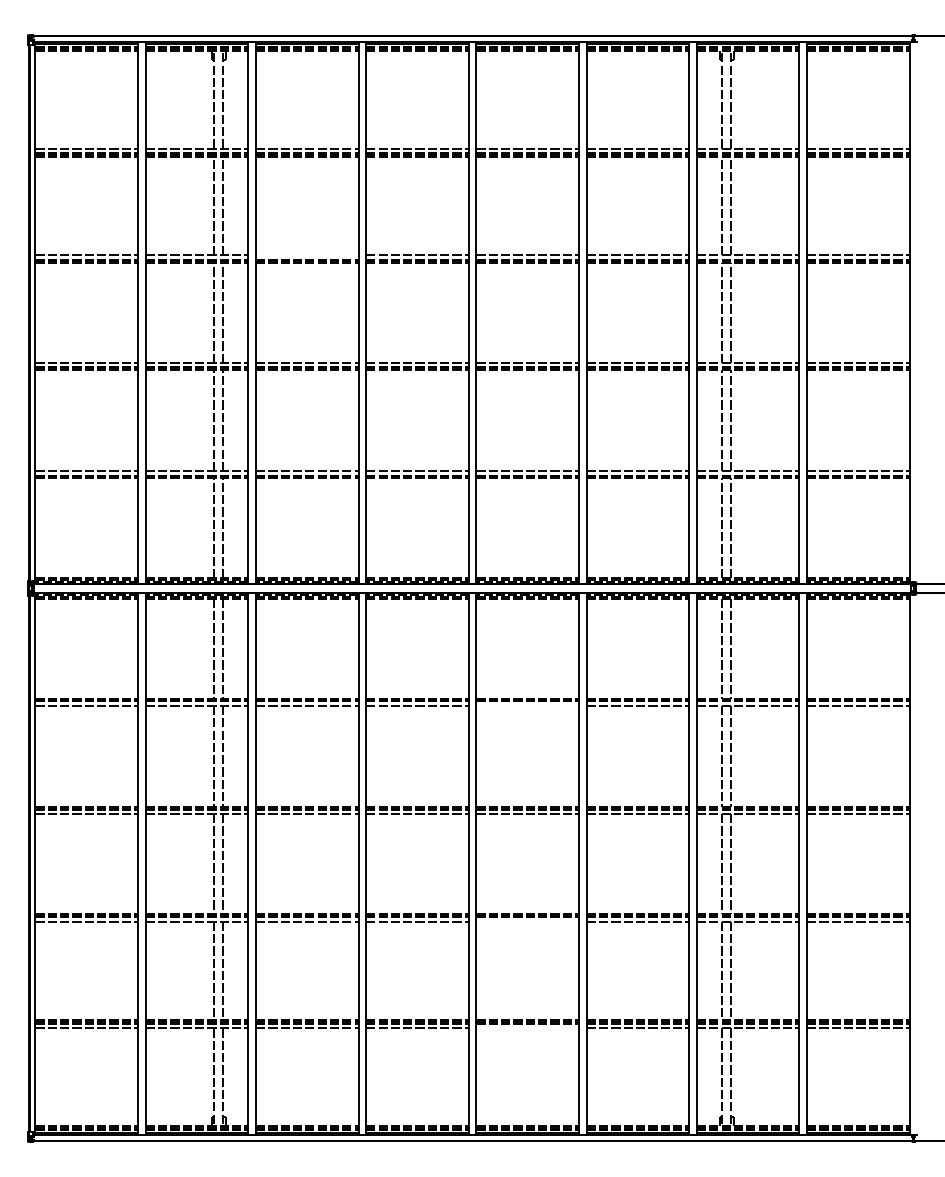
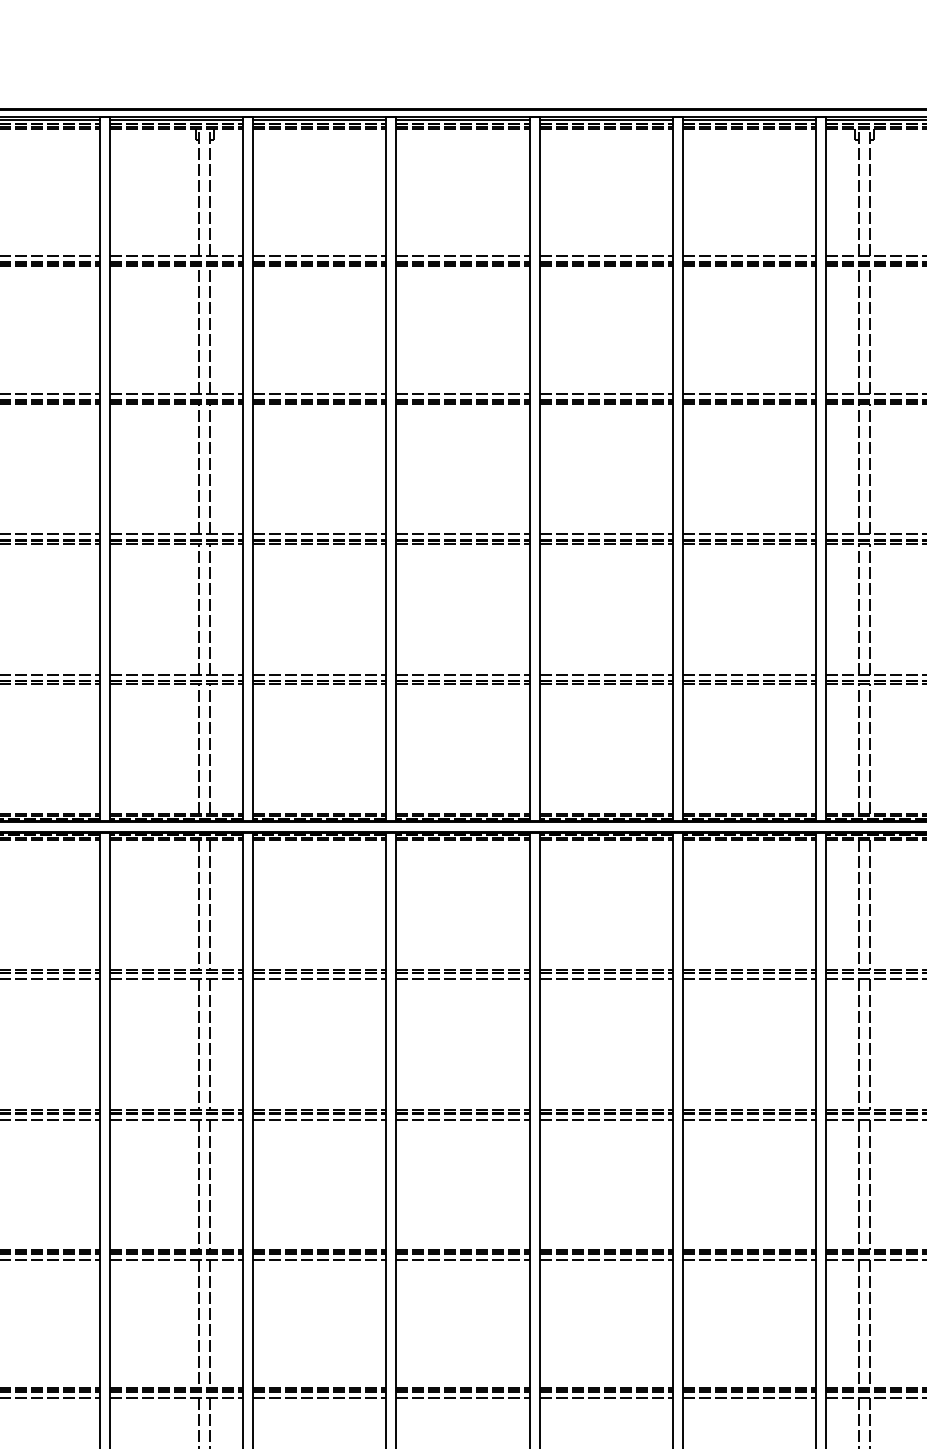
line: (306, 255) -> (318, 394), added
line: (527, 705) -> (605, 978), added
line: (527, 921) -> (605, 1259), added
line: (527, 1028) -> (605, 1398), added

